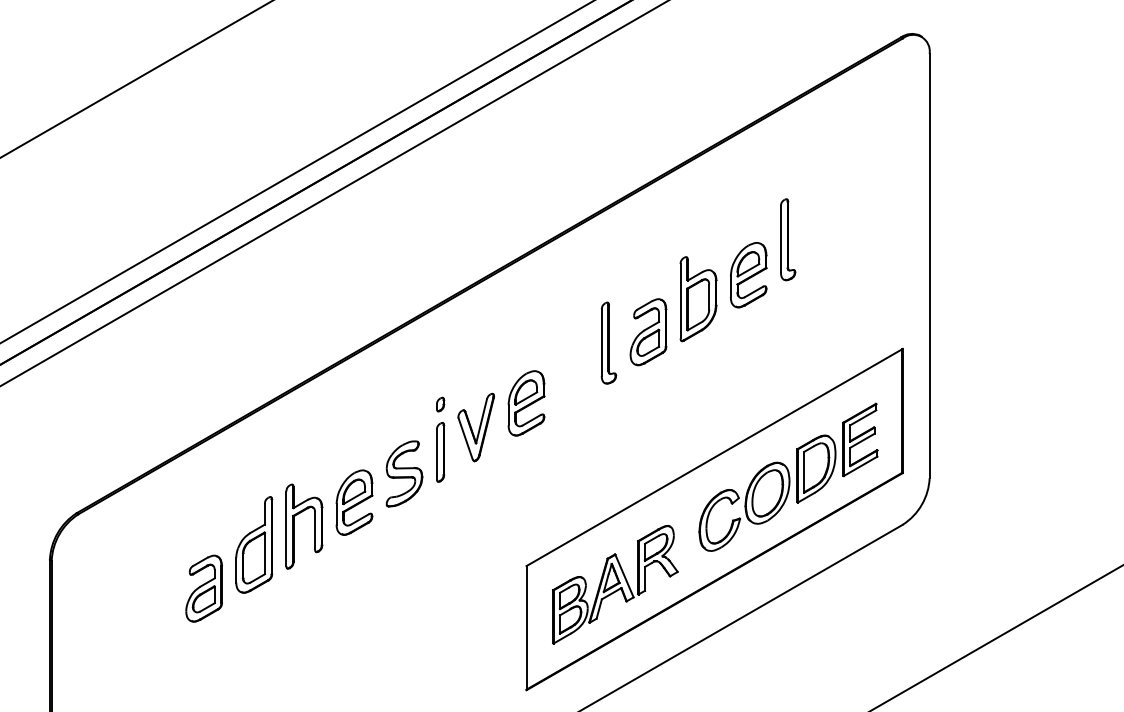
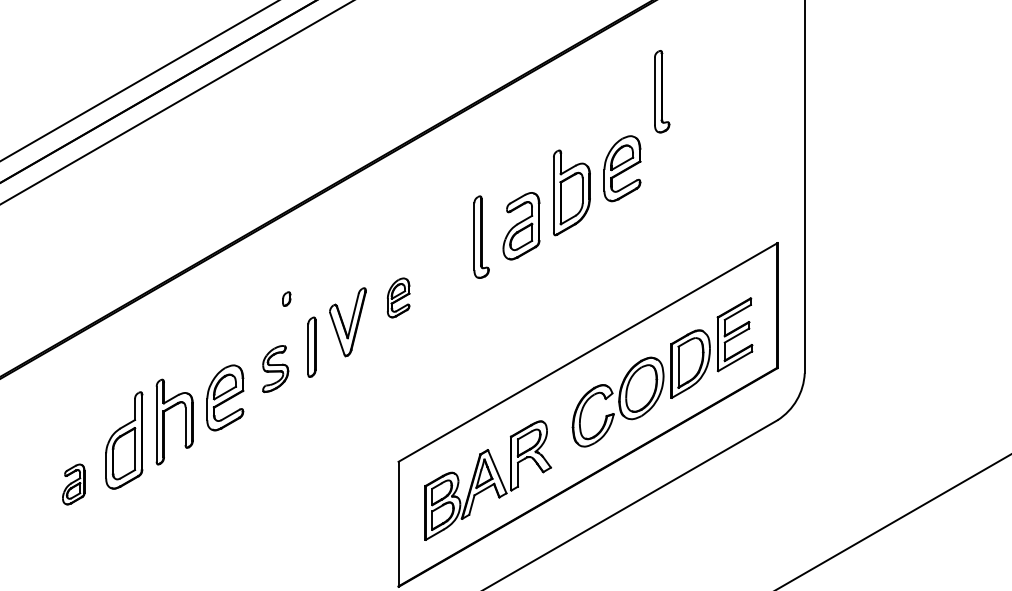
part: (788, 239) -> (662, 91), moved
part: (526, 403) -> (398, 298), size x0.6
part: (440, 404) -> (286, 299), moved
part: (404, 473) -> (275, 368), size x0.7
part: (203, 588) -> (73, 484), size x0.6

